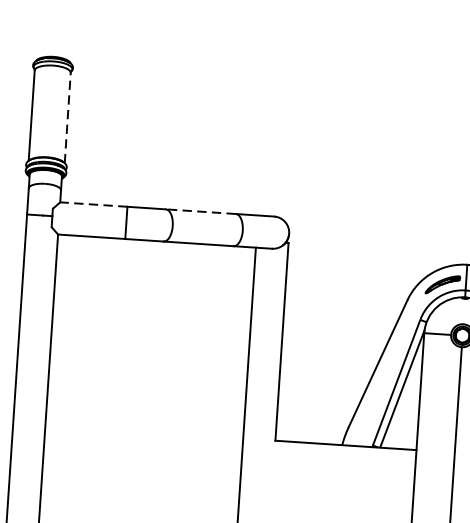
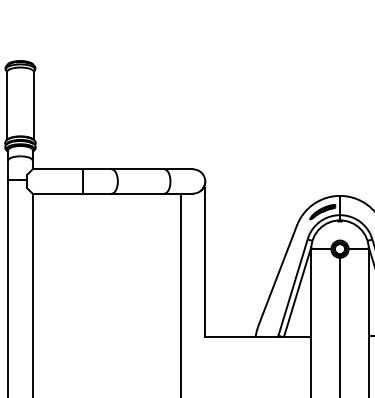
line: (68, 118) -> (34, 106), dashed -> solid
line: (93, 204) -> (57, 169), dashed -> solid
line: (199, 211) -> (137, 169), dashed -> solid

